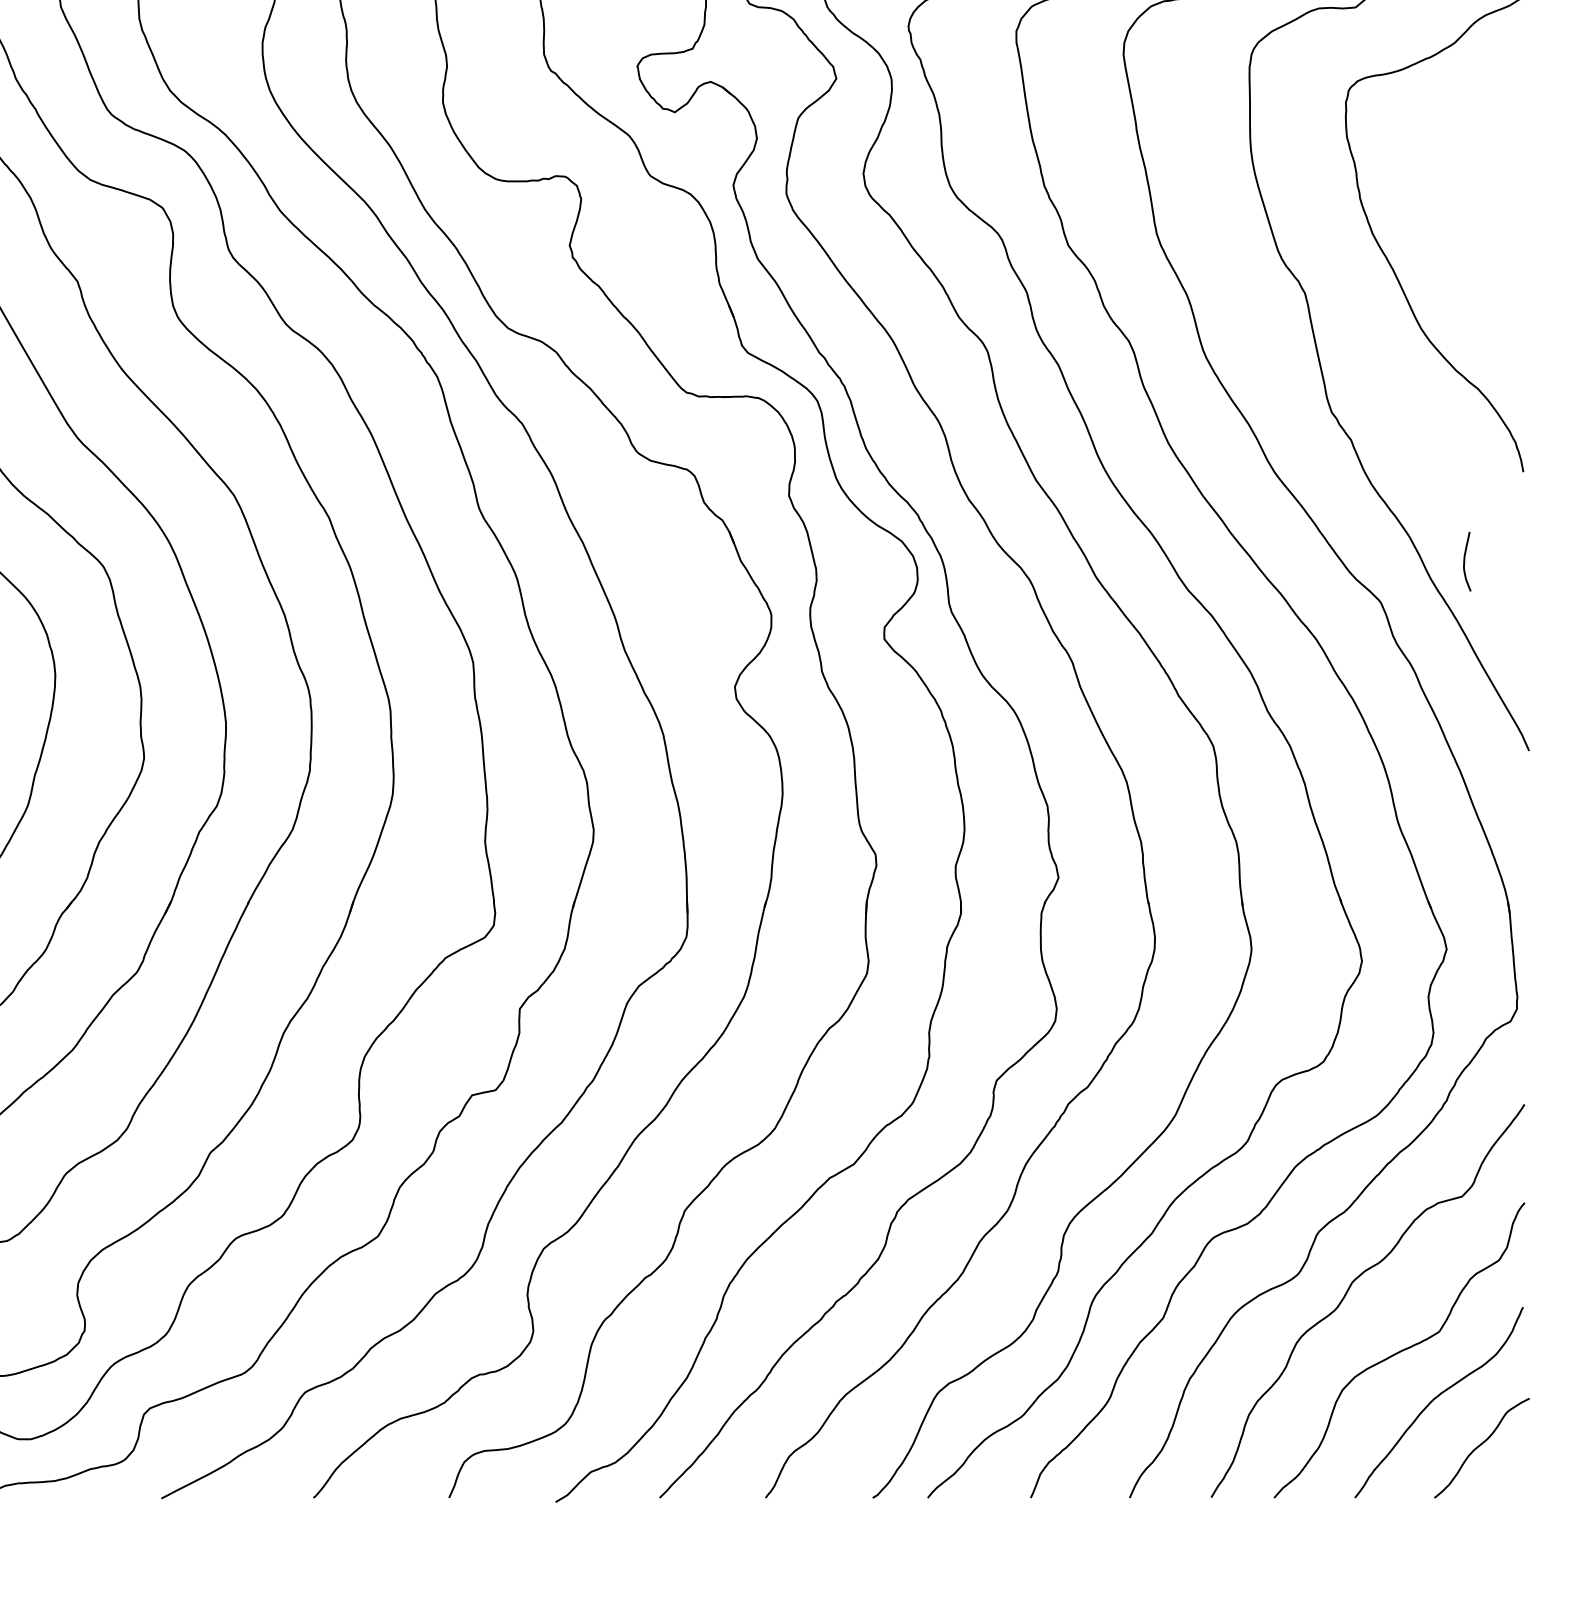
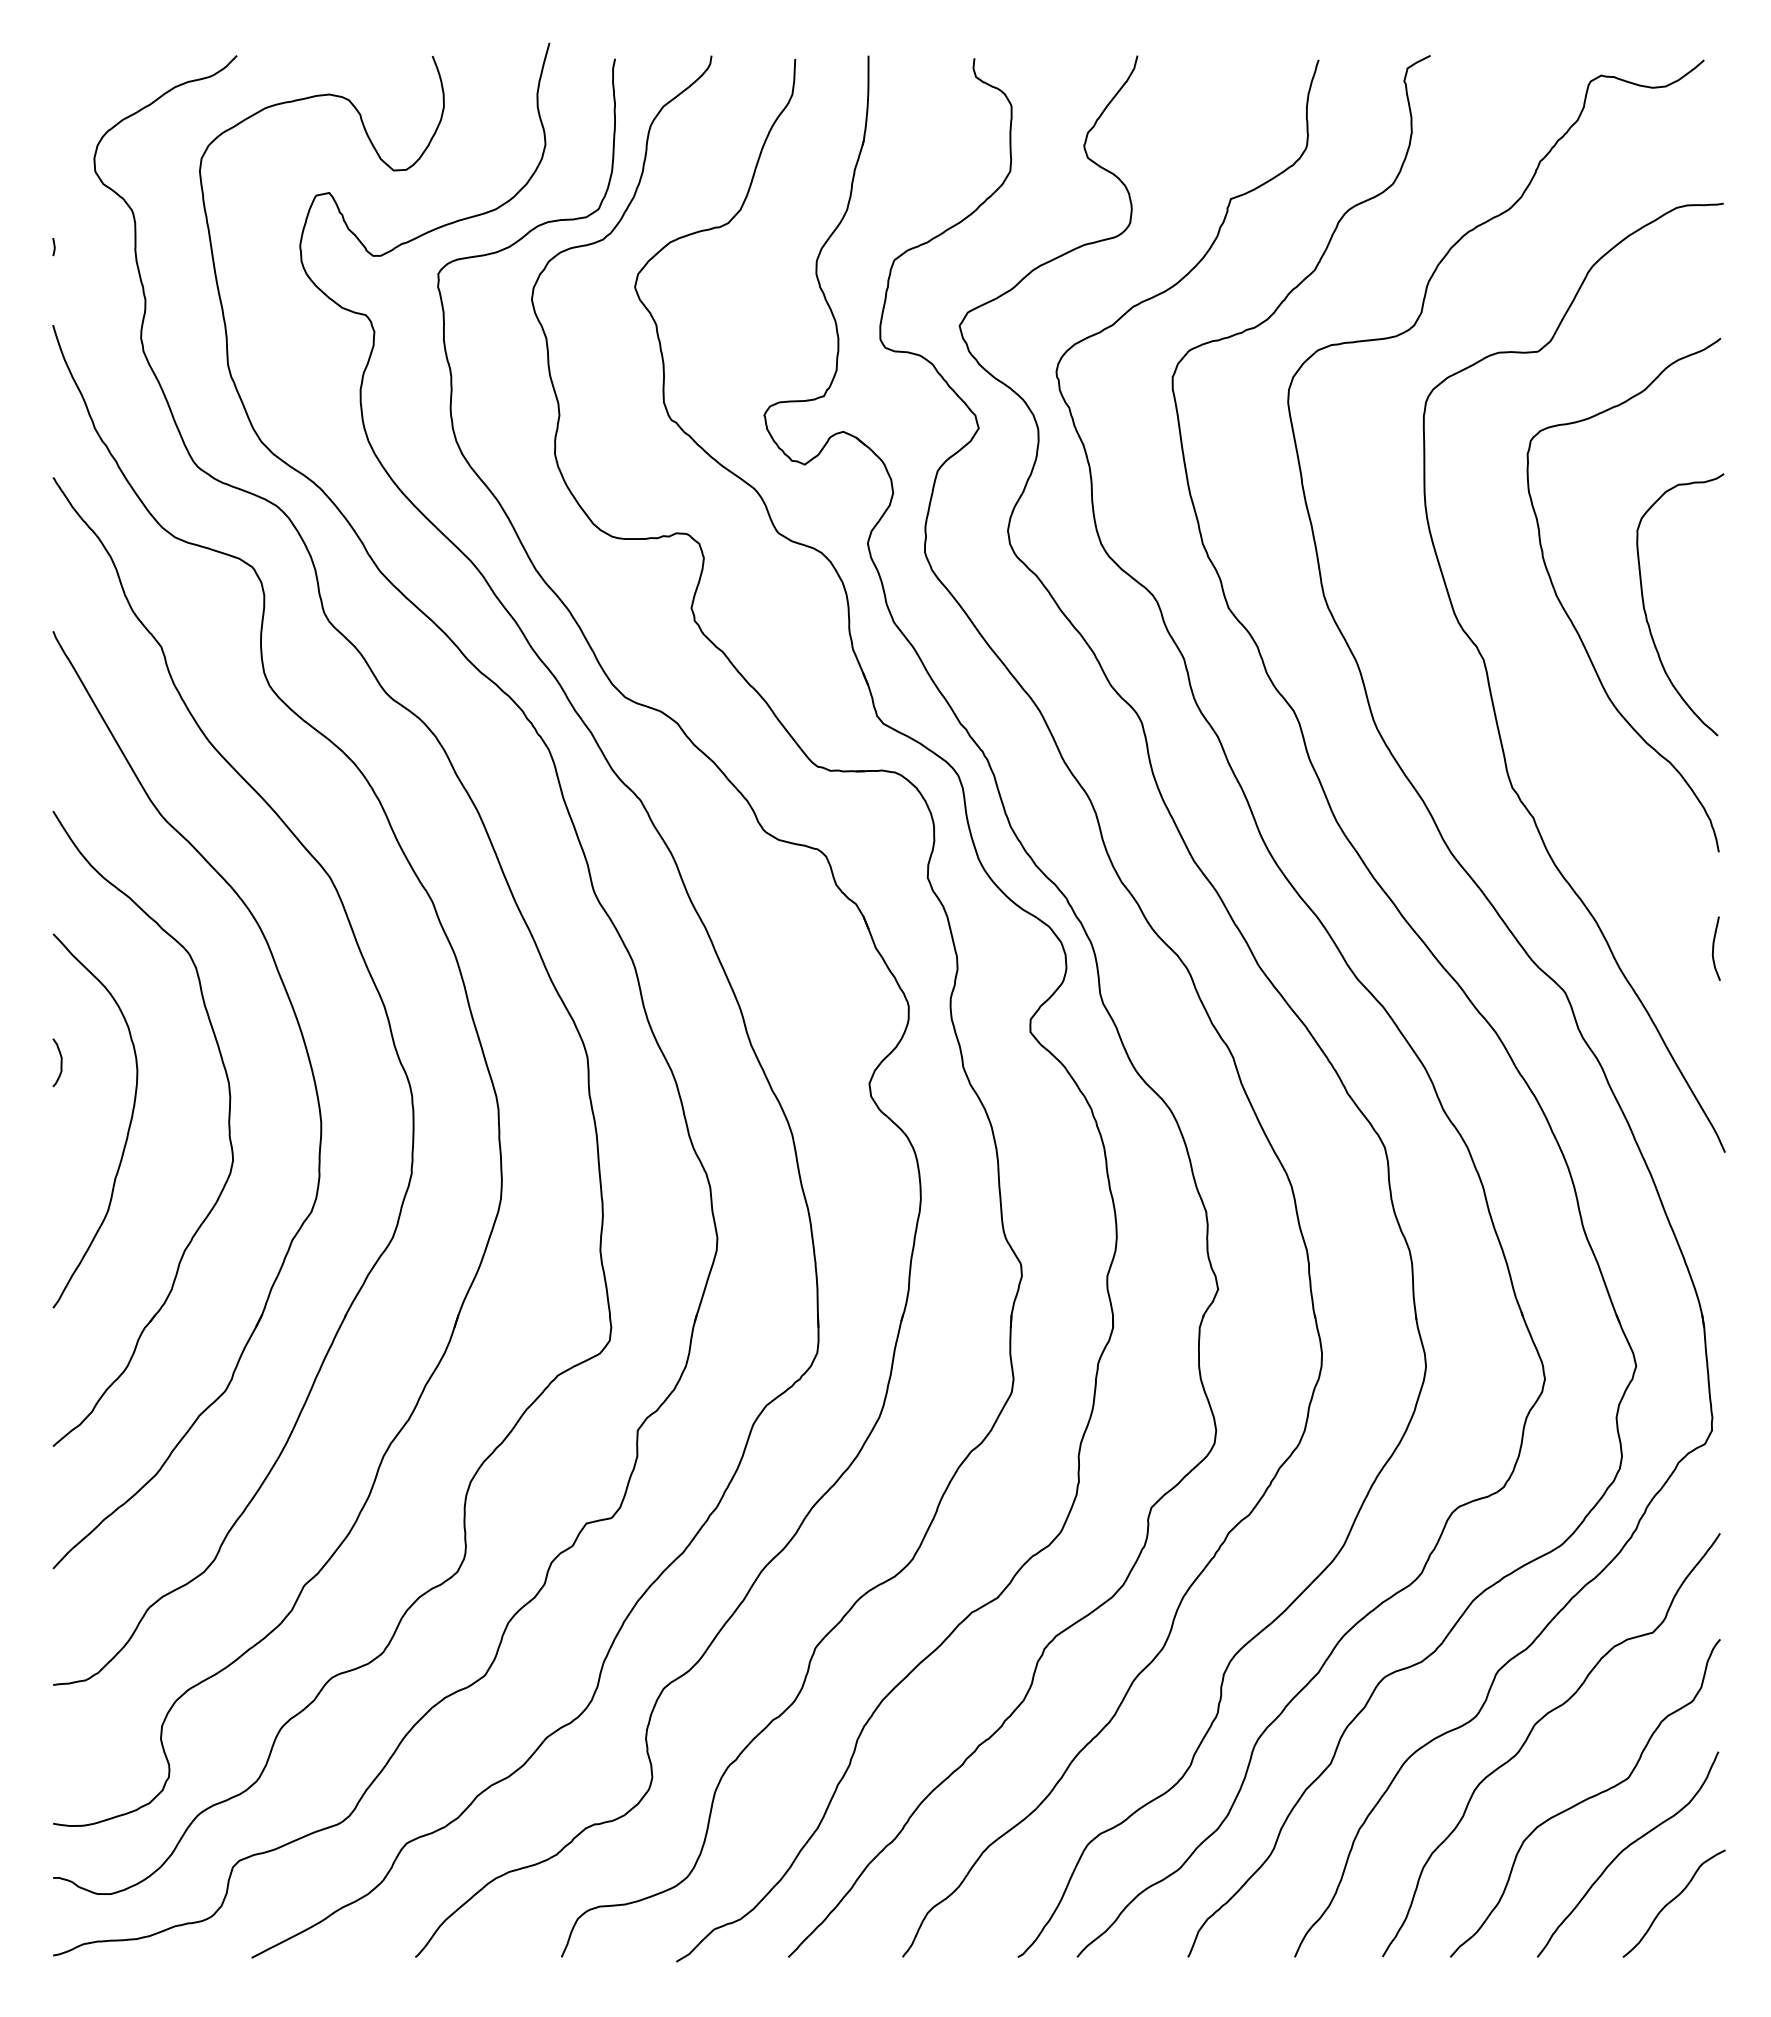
curve: (1456, 249) -> (1646, 612), added
curve: (1465, 560) -> (1714, 947), moved

